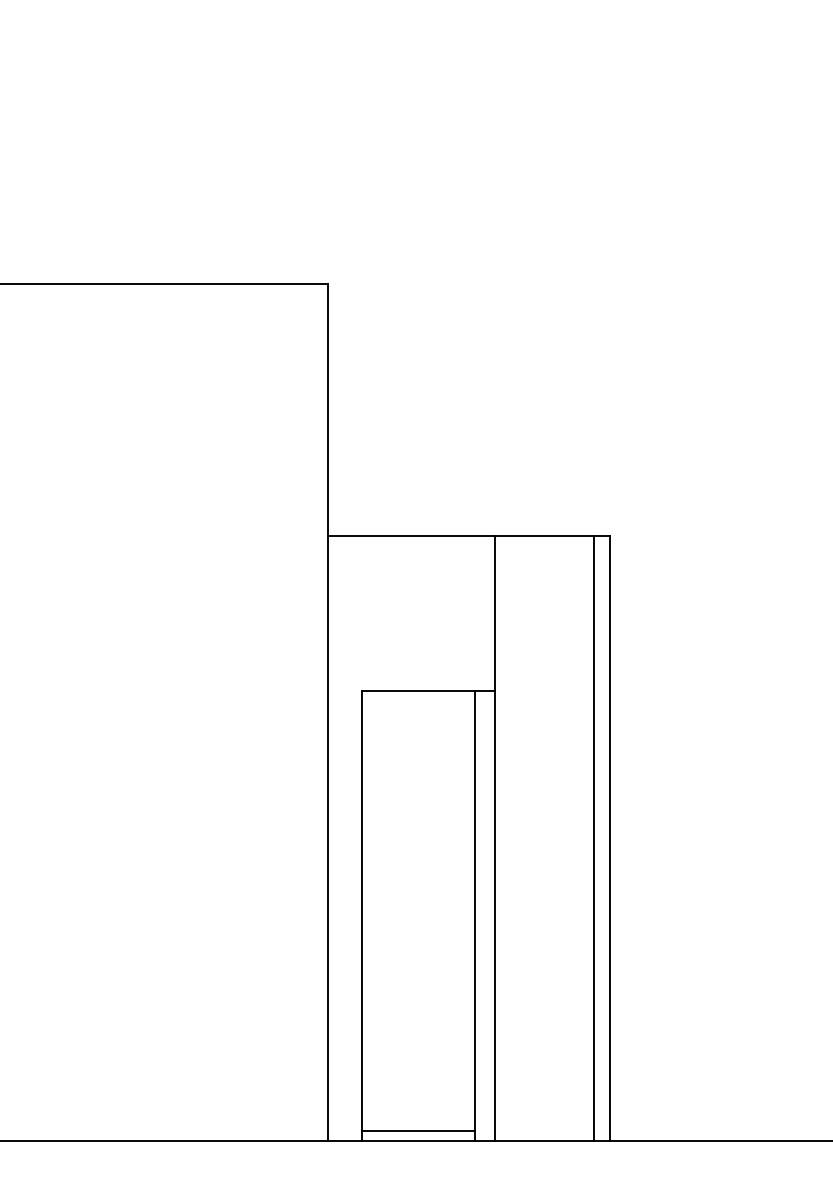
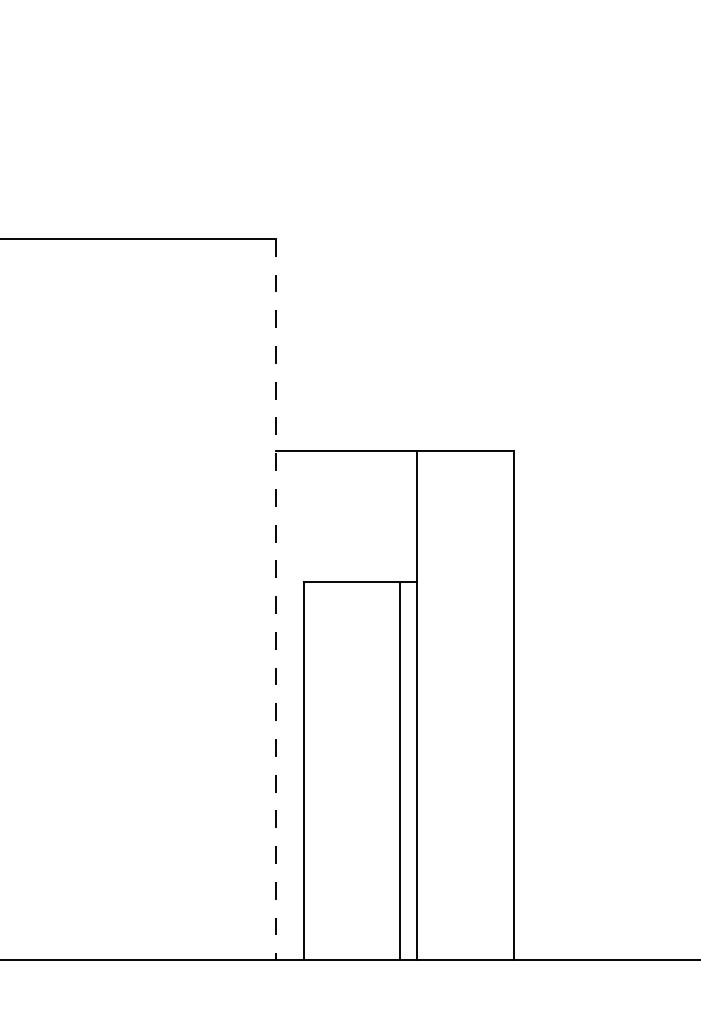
line: (327, 712) -> (275, 599), solid -> dashed
line: (593, 838) -> (499, 705), removed
line: (418, 1130) -> (352, 951), removed

